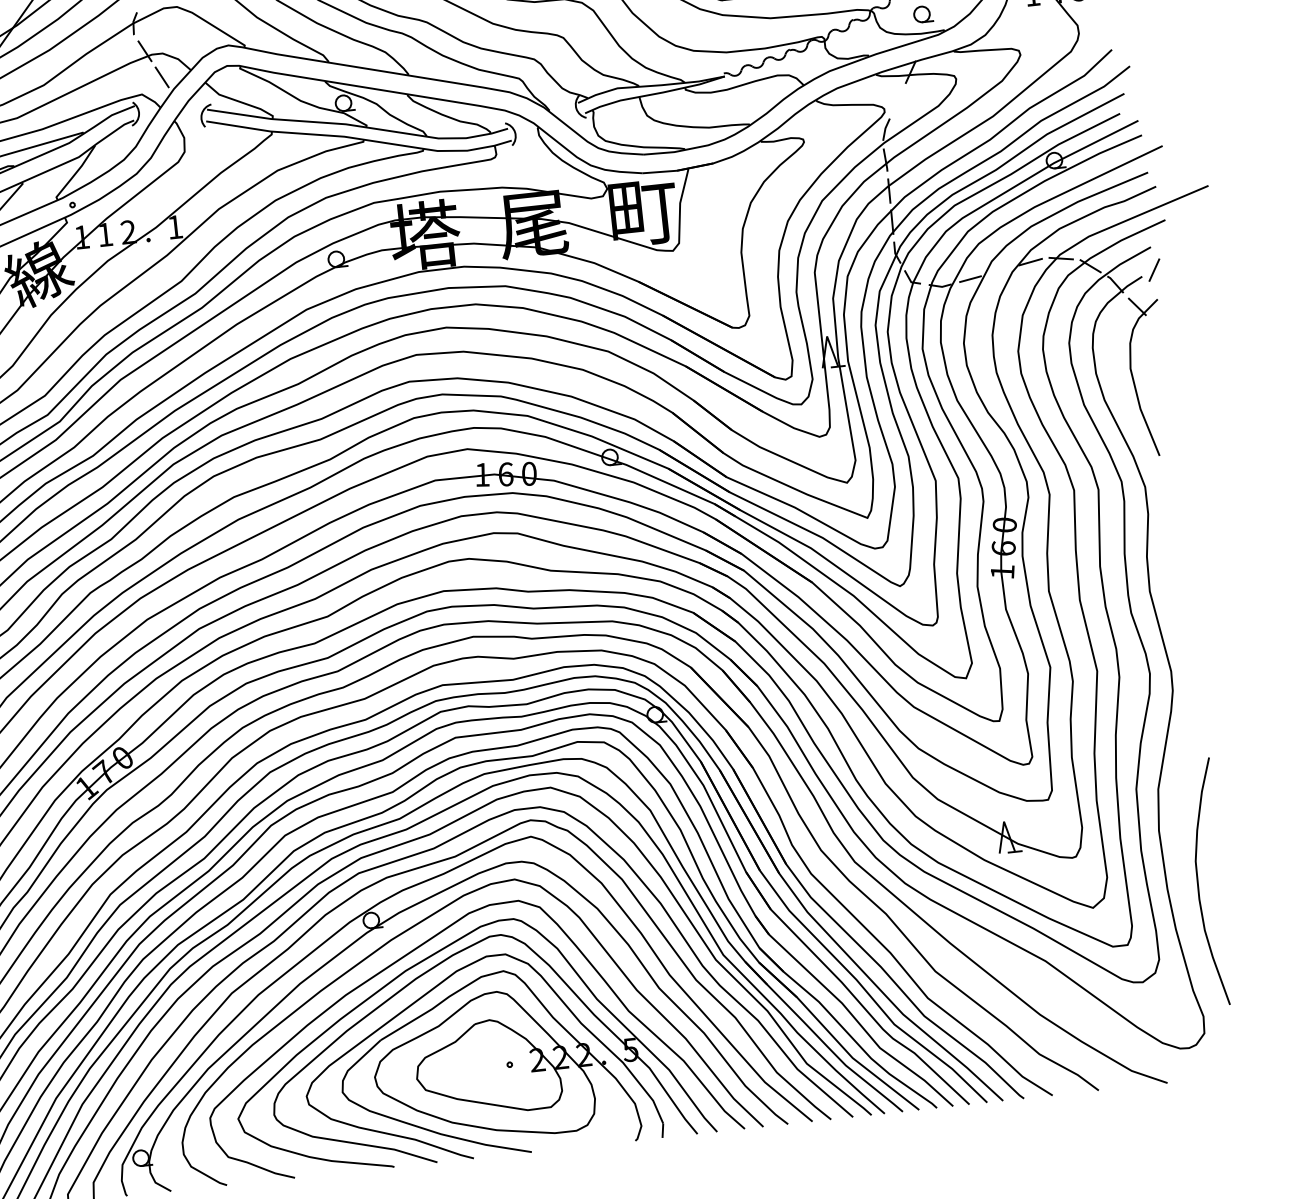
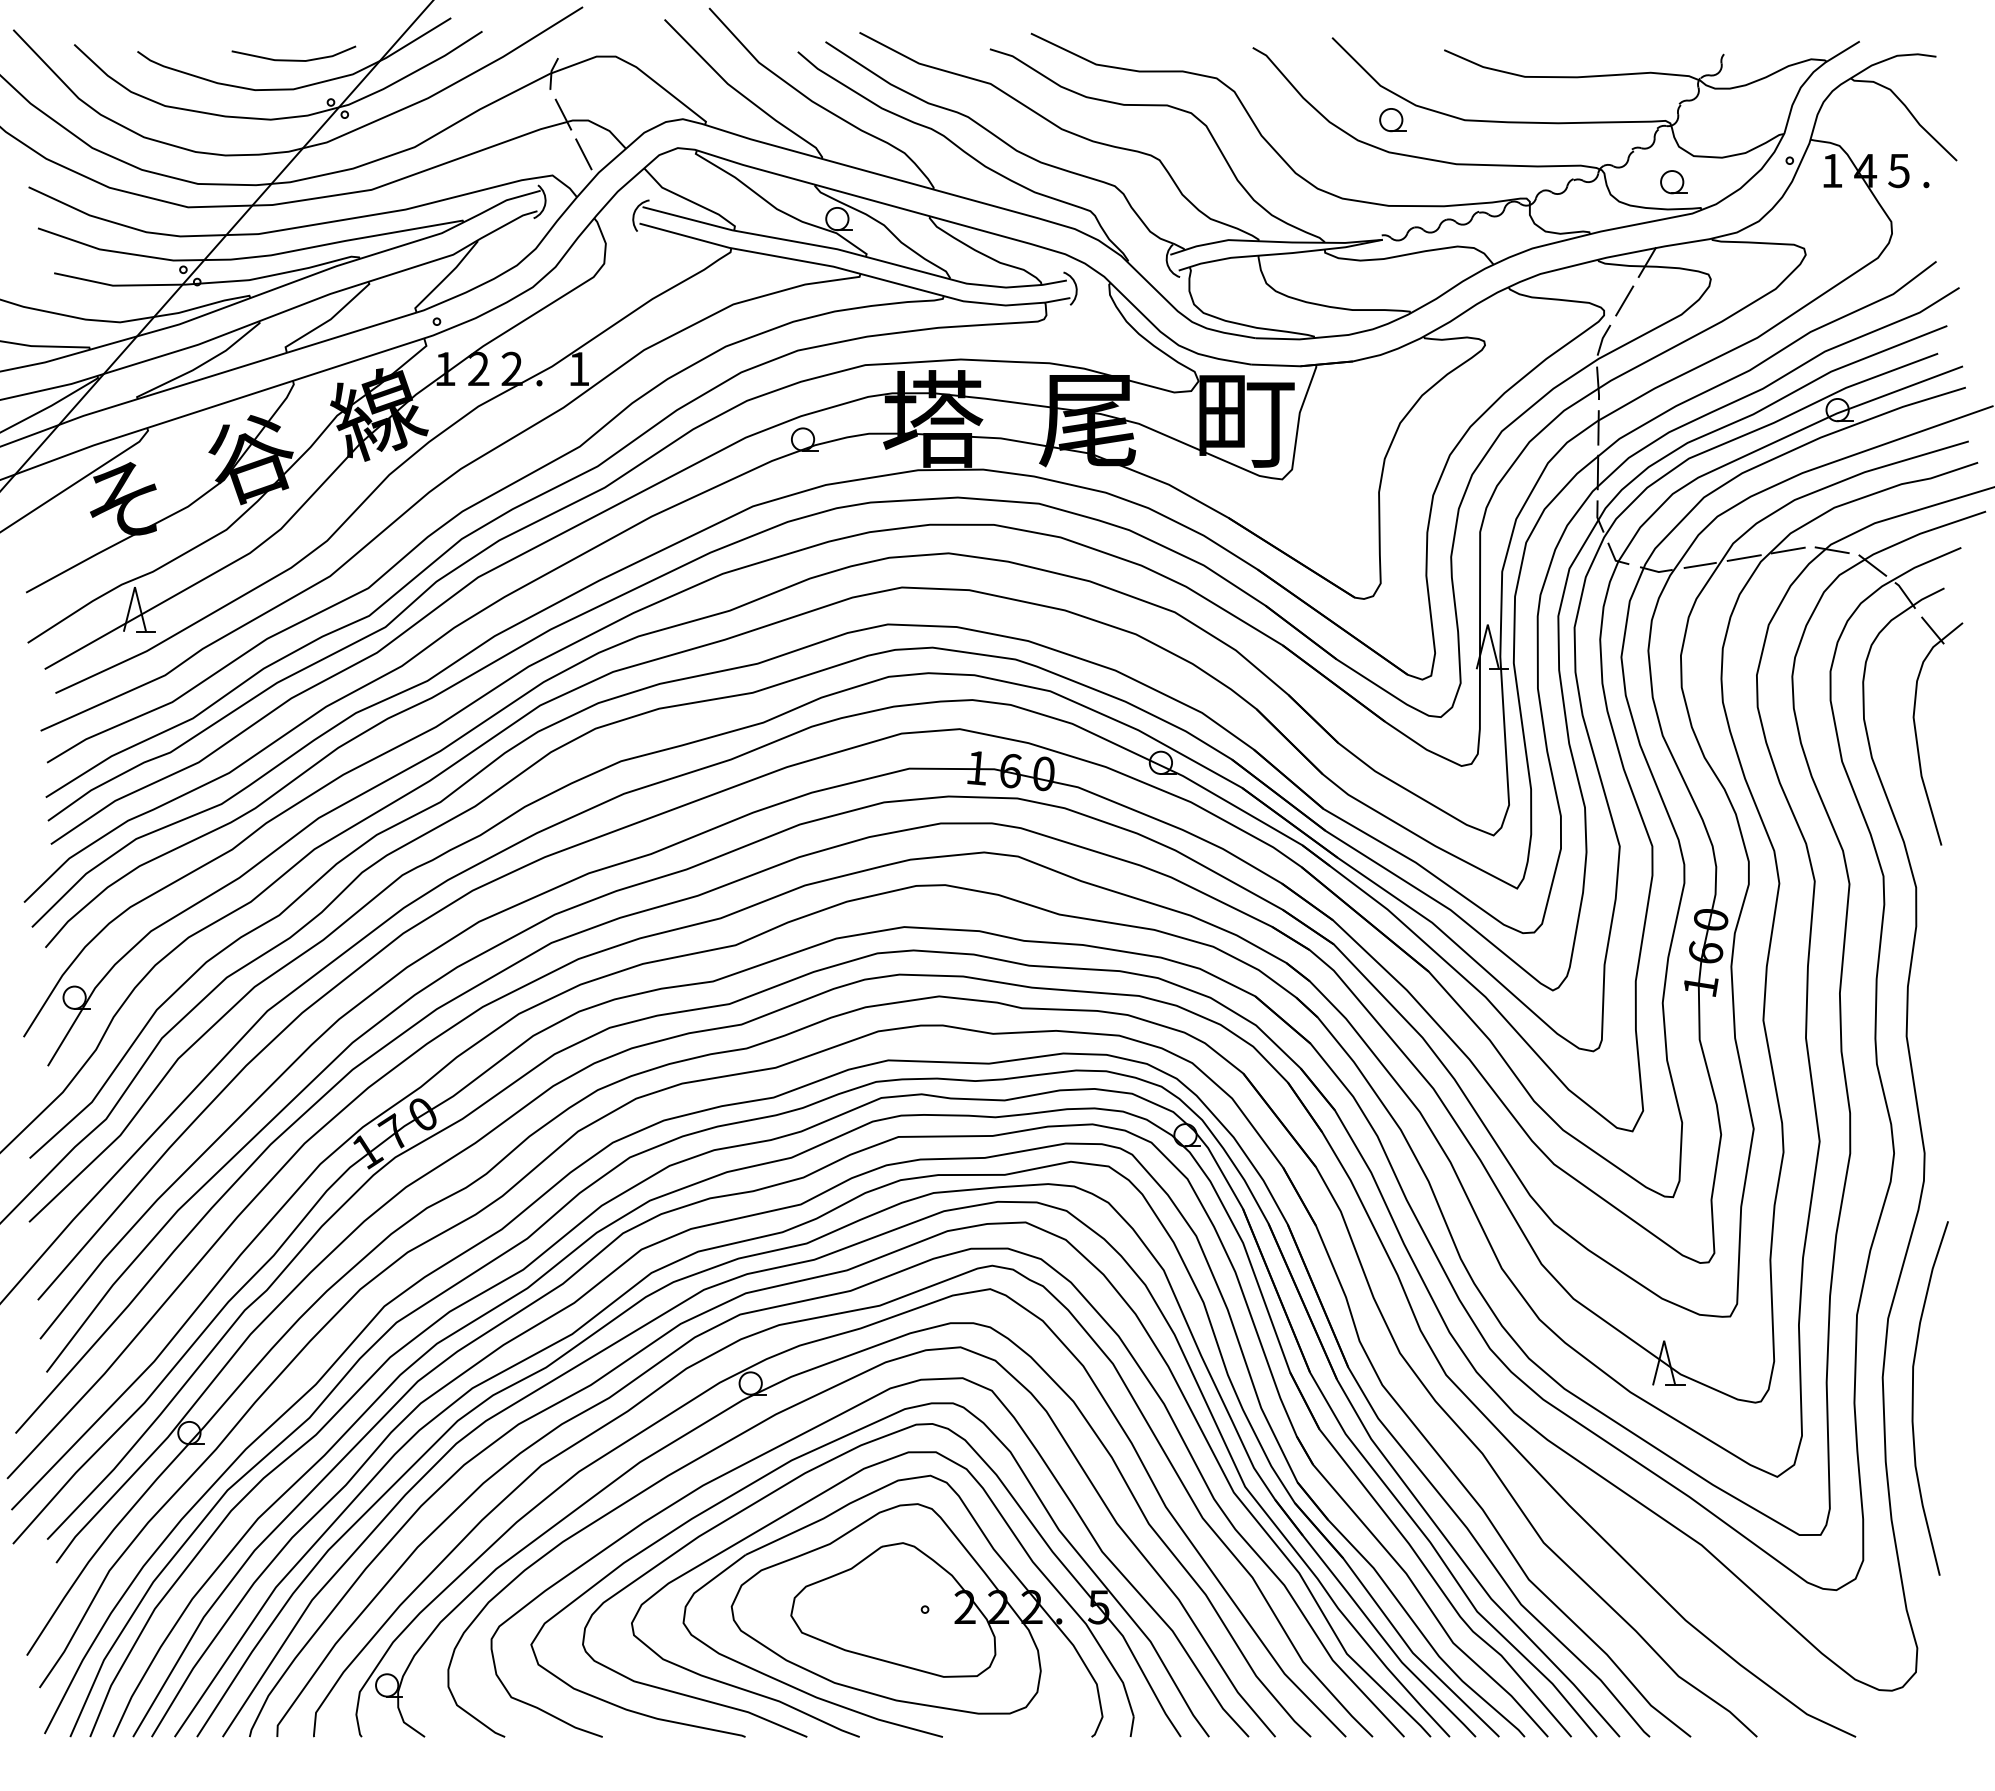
text: (105, 234) -> (478, 368), 1 -> 2
line: (1154, 269) -> (1624, 300), moved
line: (1000, 270) -> (1743, 557), added
curve: (1198, 883) -> (1913, 1398), moved

